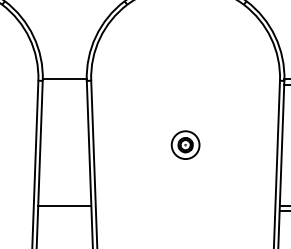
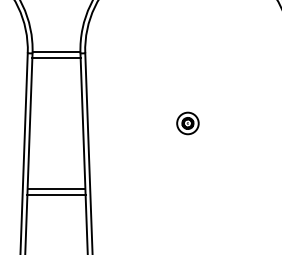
line: (64, 85) -> (56, 58), added
part: (185, 145) -> (187, 123), size x0.71
line: (64, 211) -> (56, 195), added

